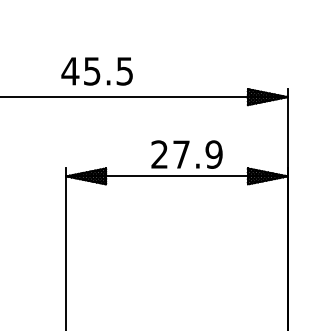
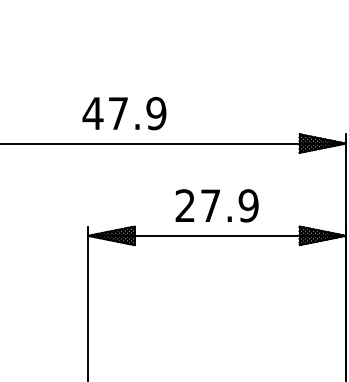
text: (108, 71) -> (137, 113), 45.5 -> 47.9
text: (186, 154) -> (216, 205), moved

